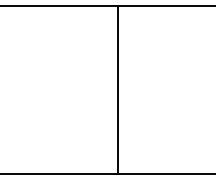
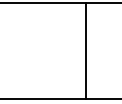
line: (117, 89) -> (85, 50), moved

